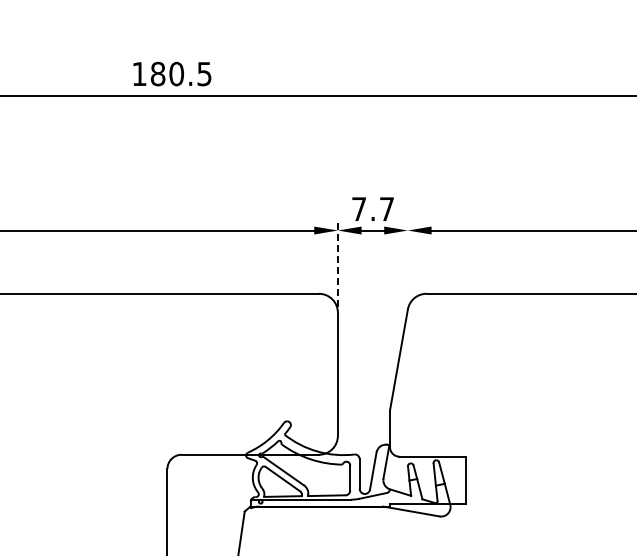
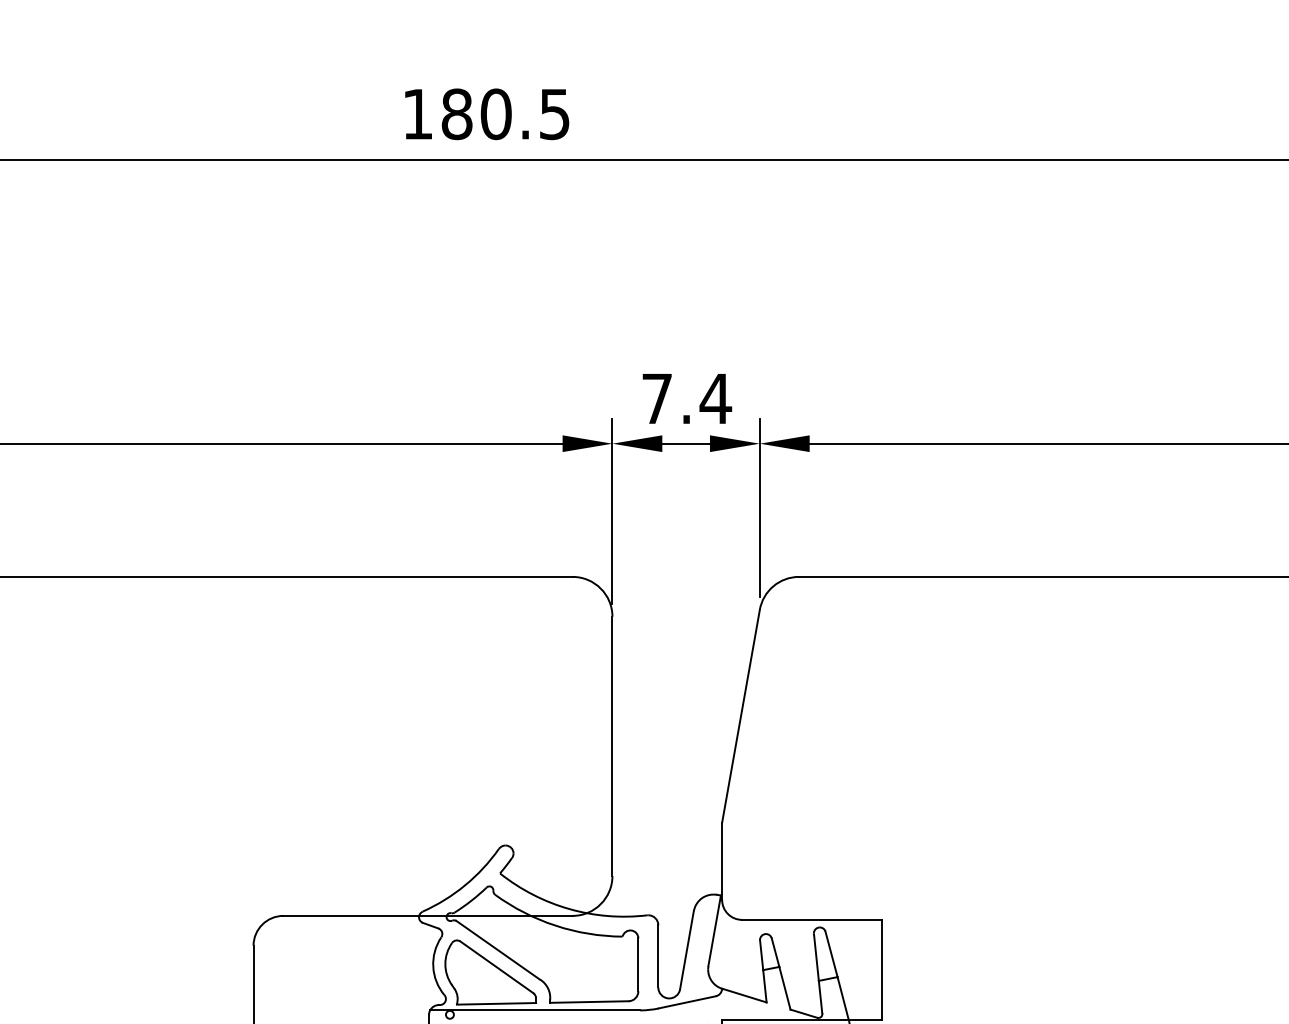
text: (172, 73) -> (487, 113), moved
text: (386, 208) -> (714, 397), 7.7 -> 7.4
line: (407, 260) -> (758, 506), added
line: (337, 262) -> (611, 511), dashed -> solid

